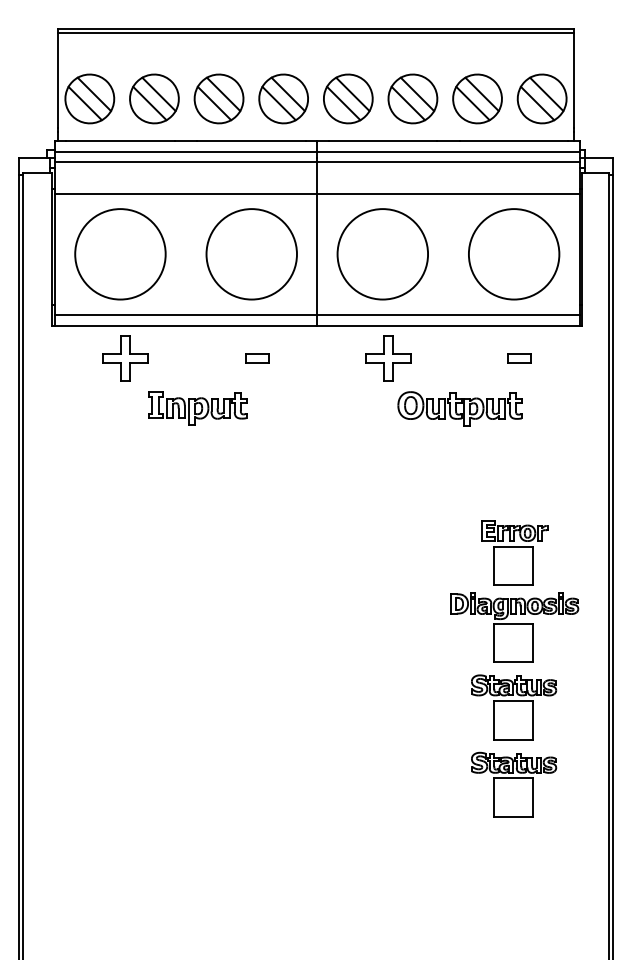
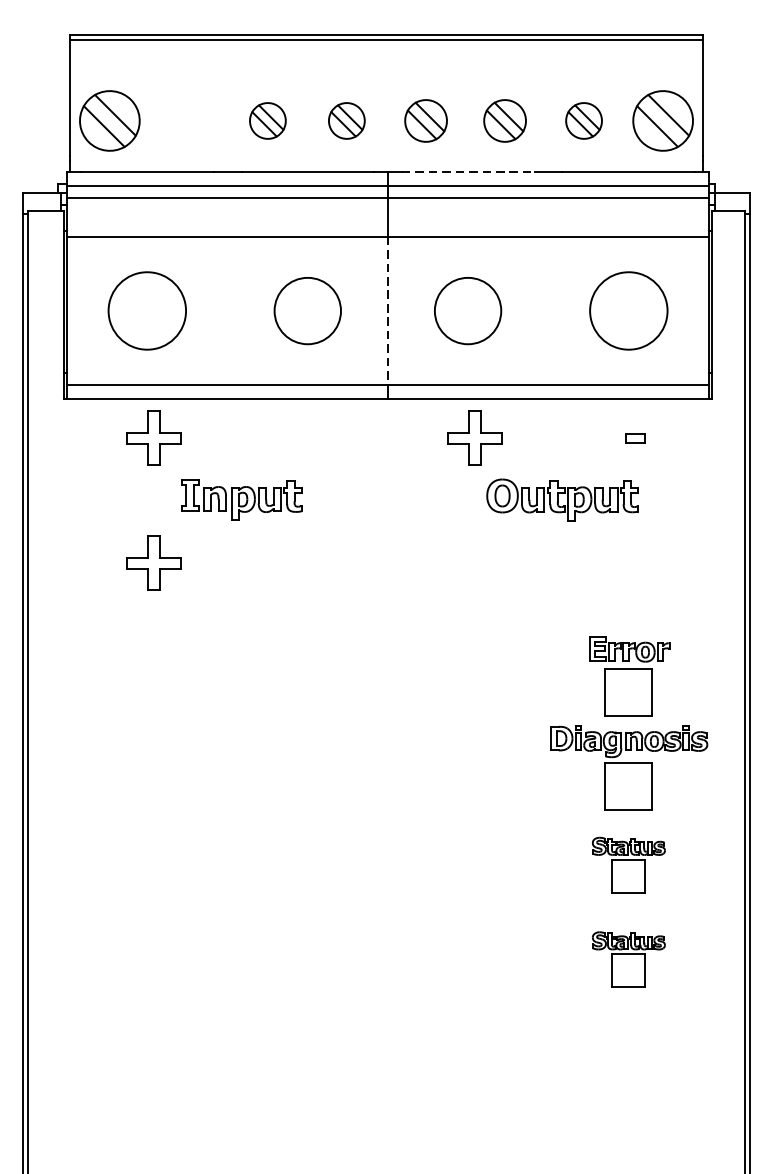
part: (154, 98) -> (188, 120), removed
part: (218, 98) -> (267, 120), size x0.6
part: (283, 98) -> (346, 120), size x0.6
part: (348, 98) -> (426, 120), size x0.7
part: (412, 98) -> (504, 120), size x0.7
part: (477, 98) -> (584, 120), size x0.6
line: (383, 140) -> (469, 171), solid -> dashed
circle: (120, 254) -> (147, 311), size x0.7
circle: (251, 254) -> (307, 311), size x0.6
line: (317, 254) -> (388, 311), solid -> dashed
circle: (382, 254) -> (467, 311), size x0.6
circle: (513, 254) -> (628, 311), size x0.7
part: (257, 358) -> (314, 438), removed
part: (519, 358) -> (635, 438), size x0.7
part: (125, 460) -> (153, 563), added
part: (514, 707) -> (629, 865), size x0.7
part: (514, 784) -> (629, 959), size x0.7

